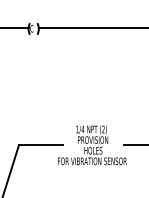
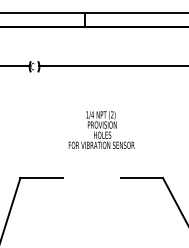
text: (92, 144) -> (101, 129), moved

